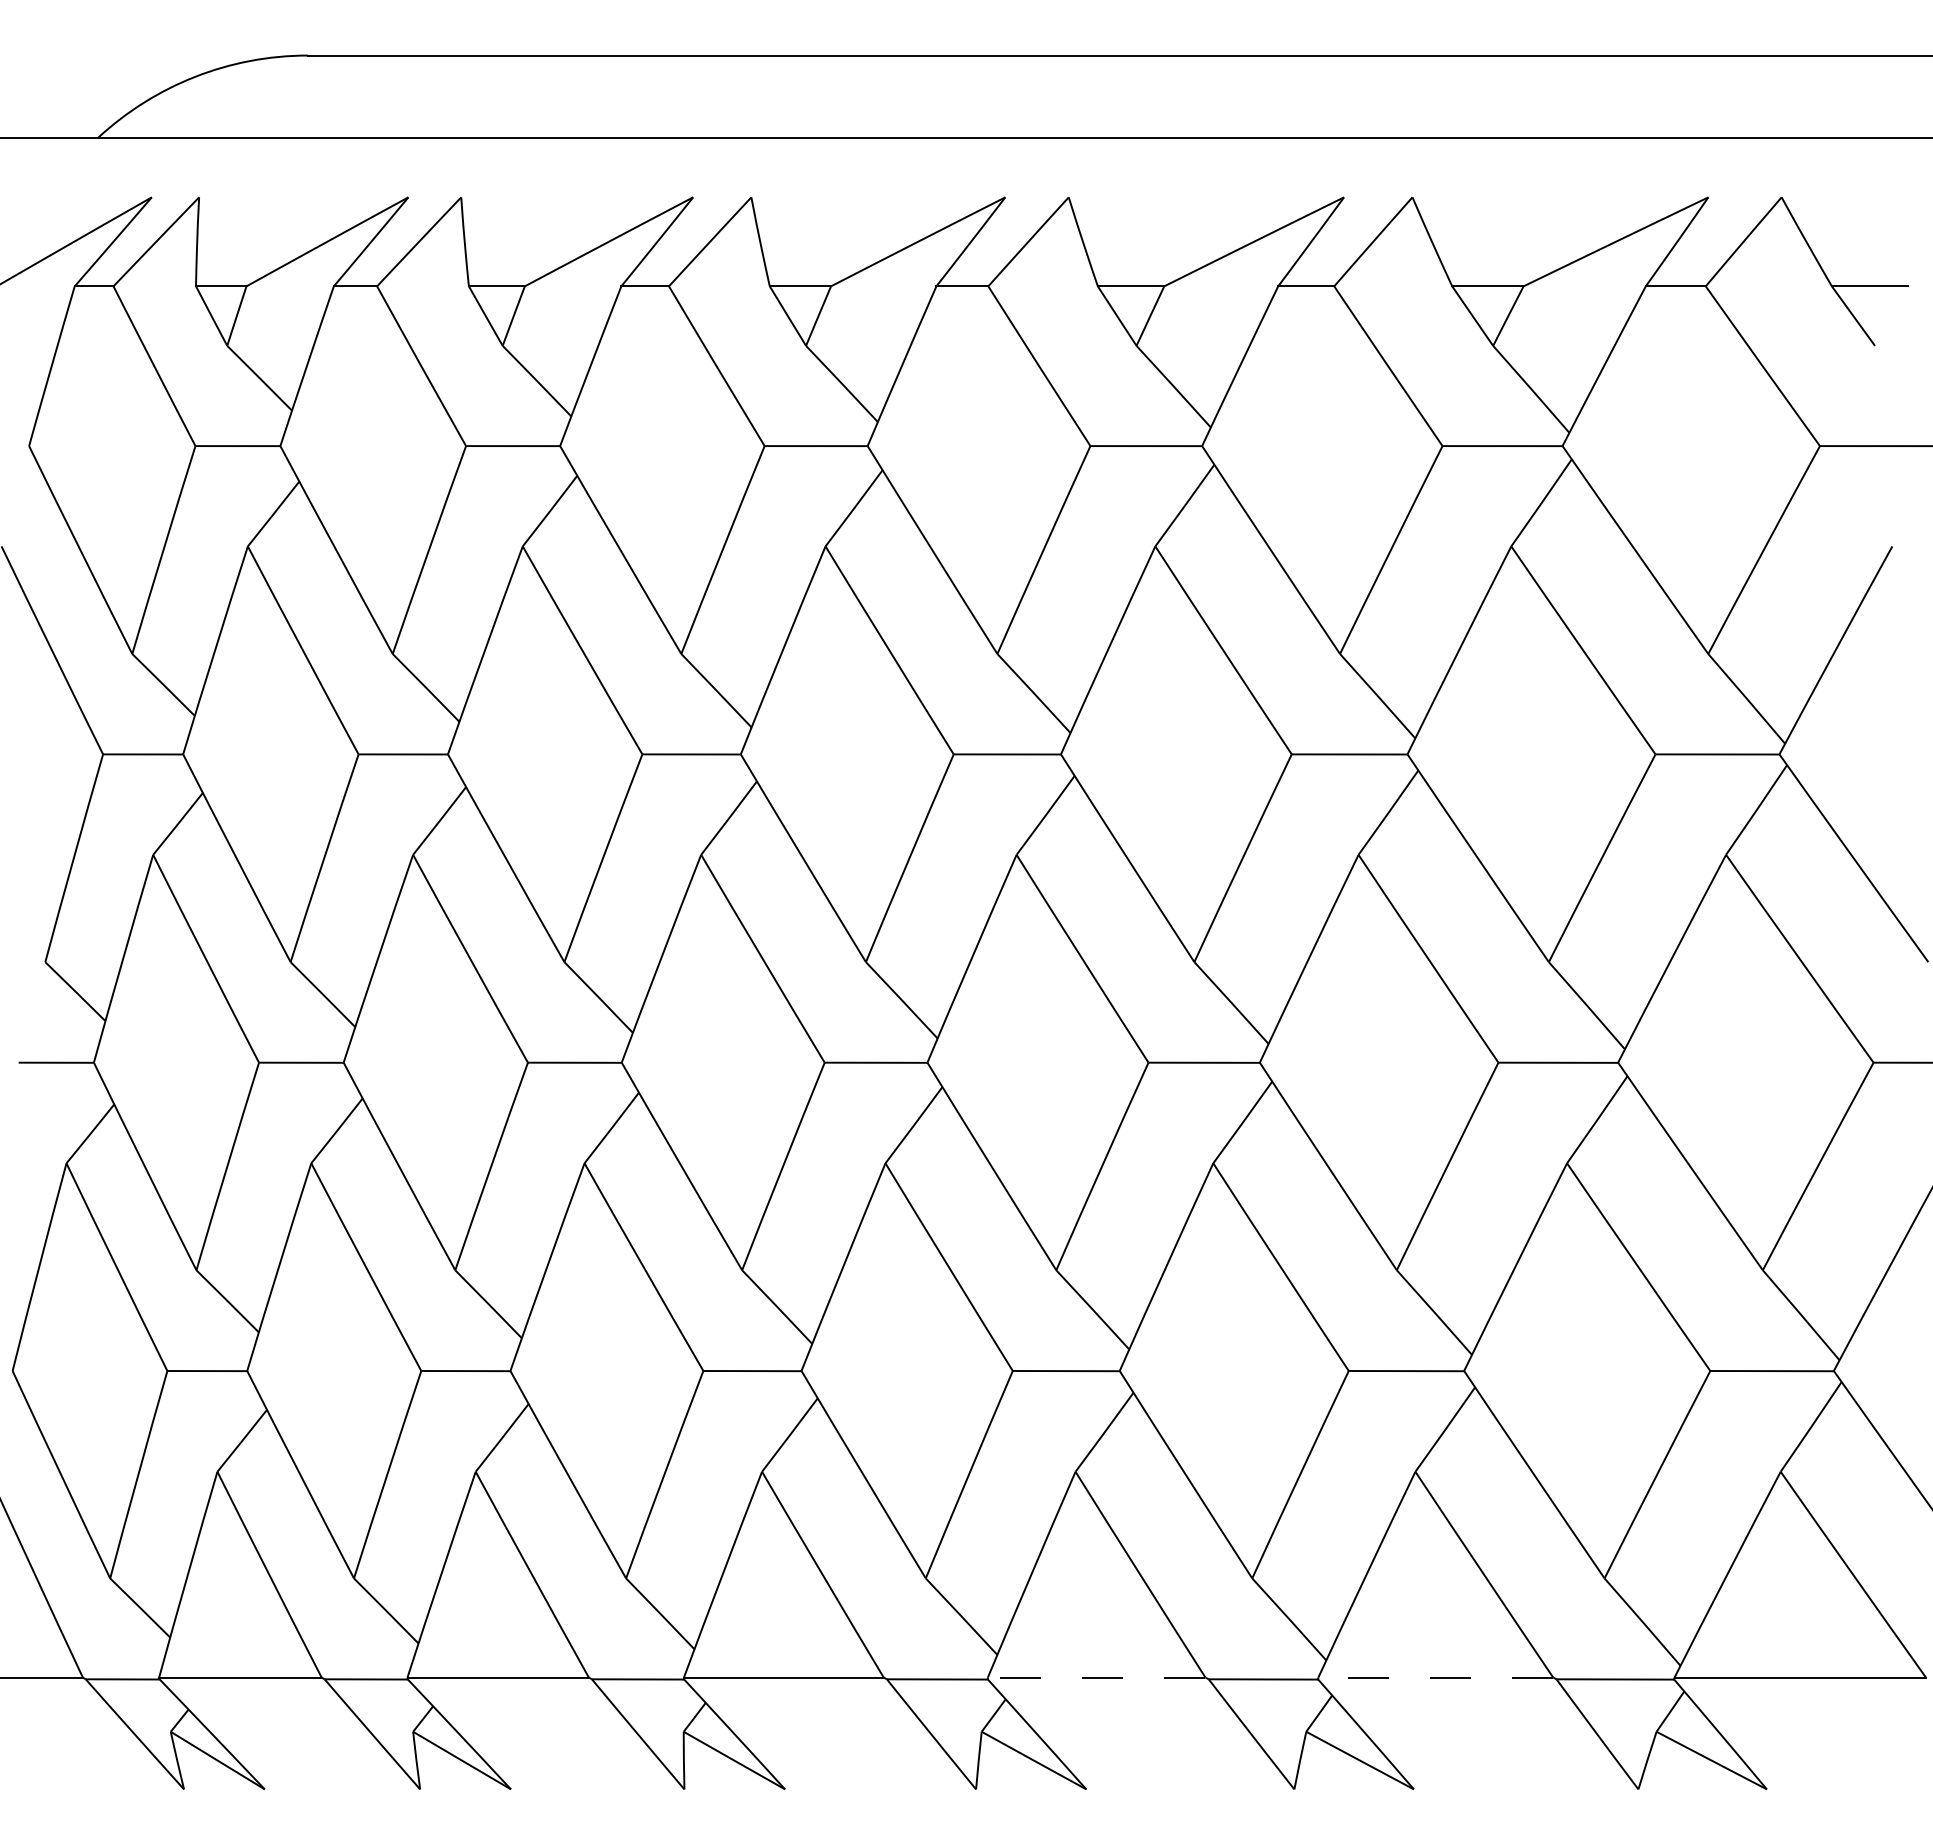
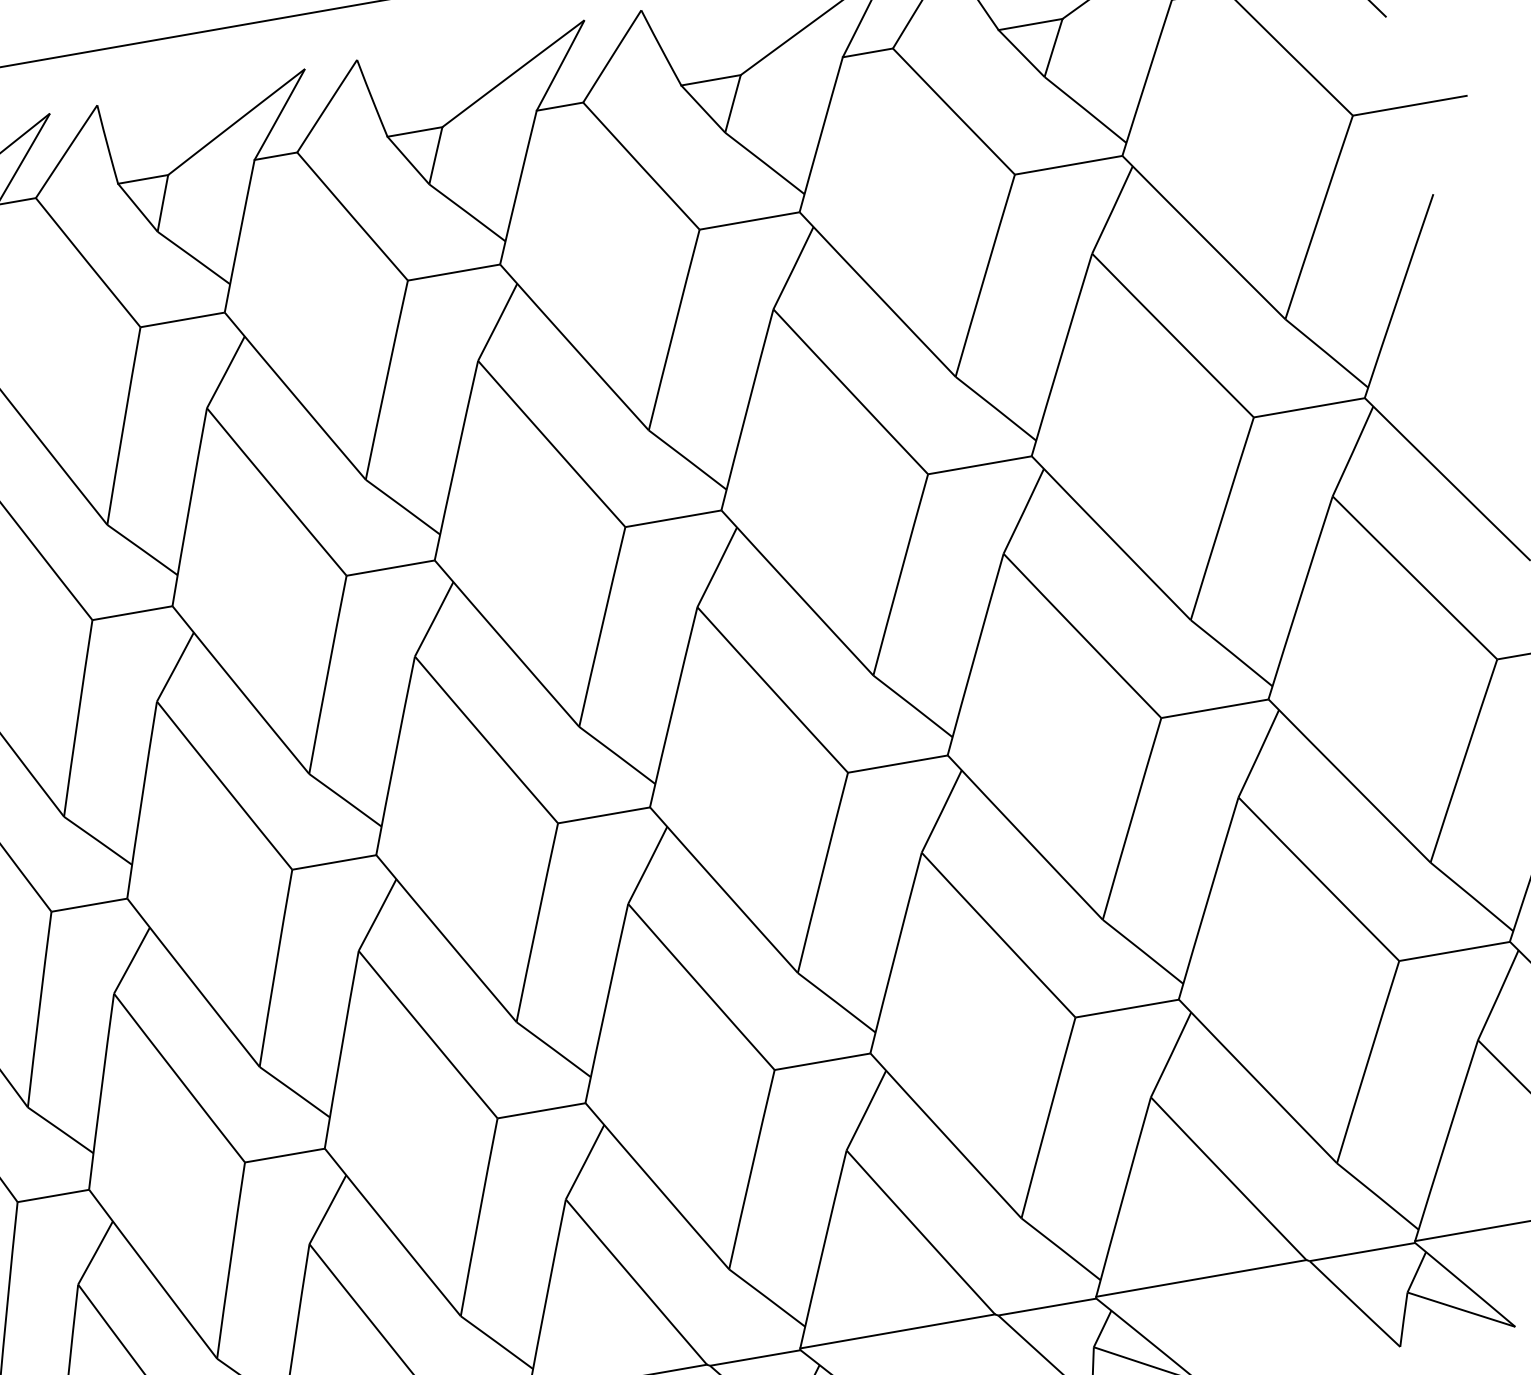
line: (1096, 1677) -> (897, 1331), dashed -> solid
line: (1435, 1677) -> (1201, 1278), dashed -> solid

